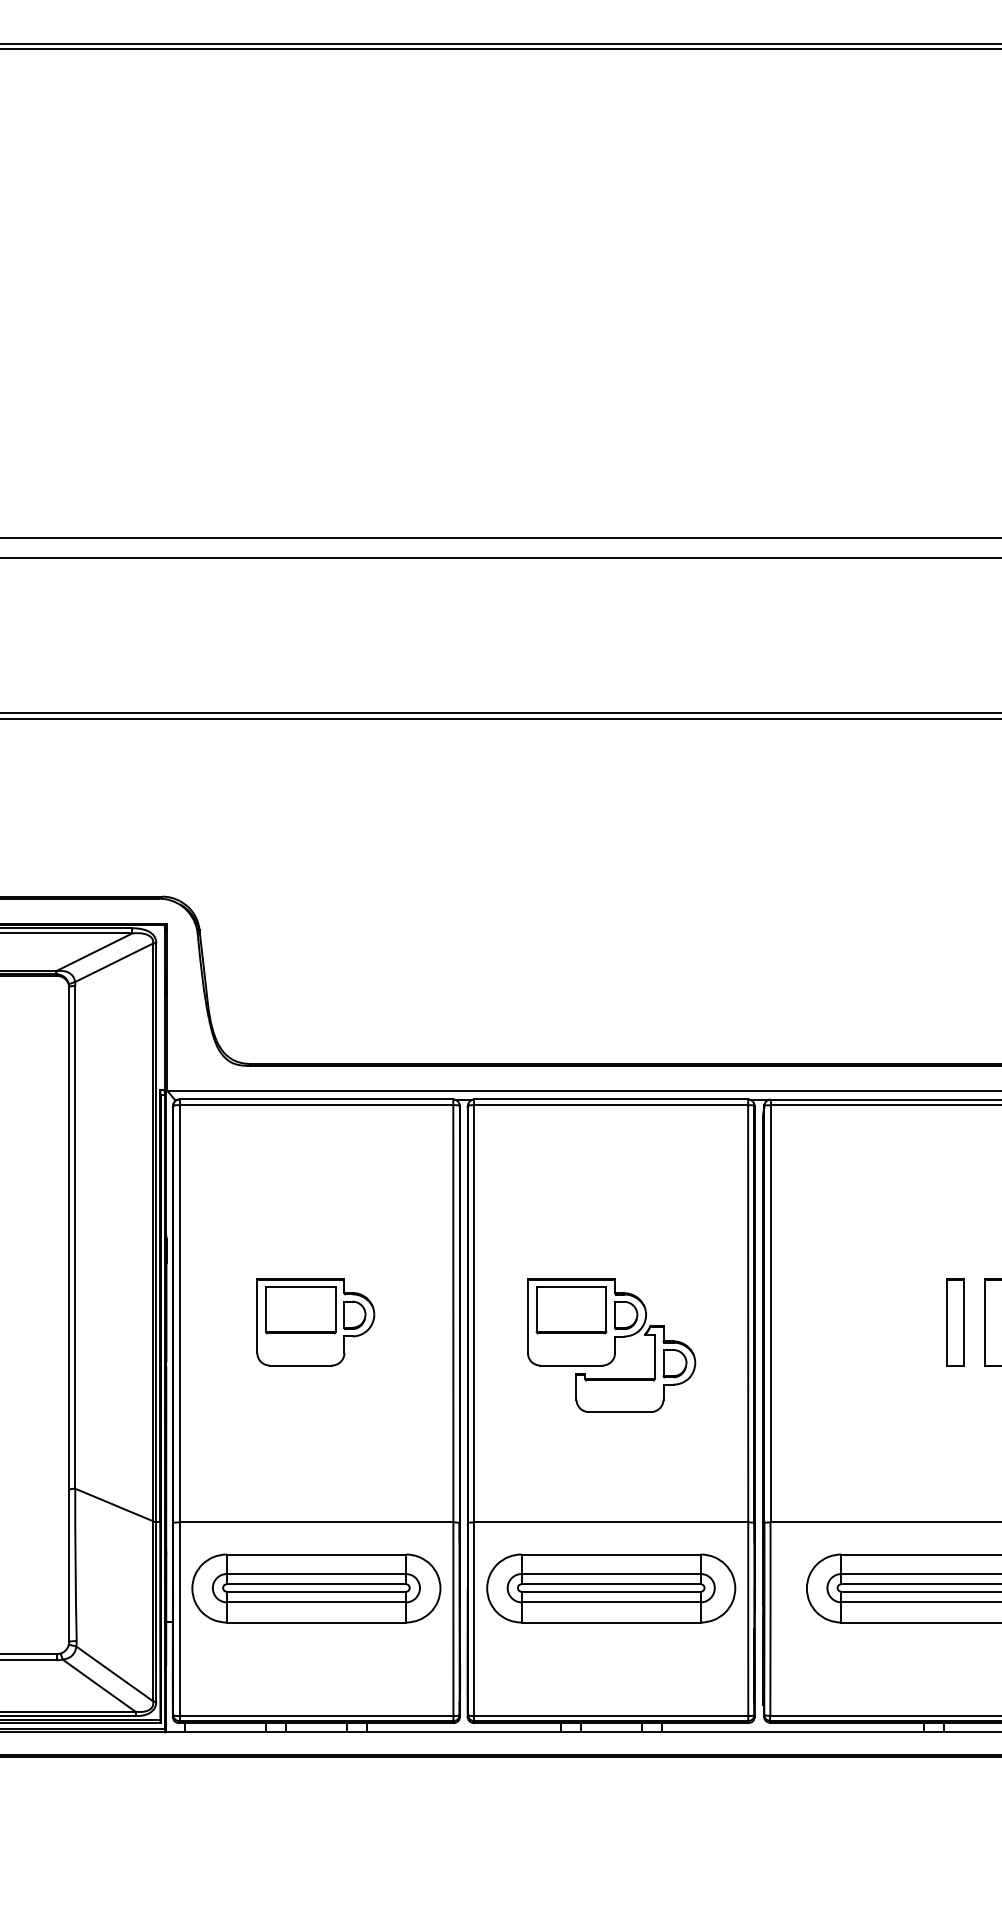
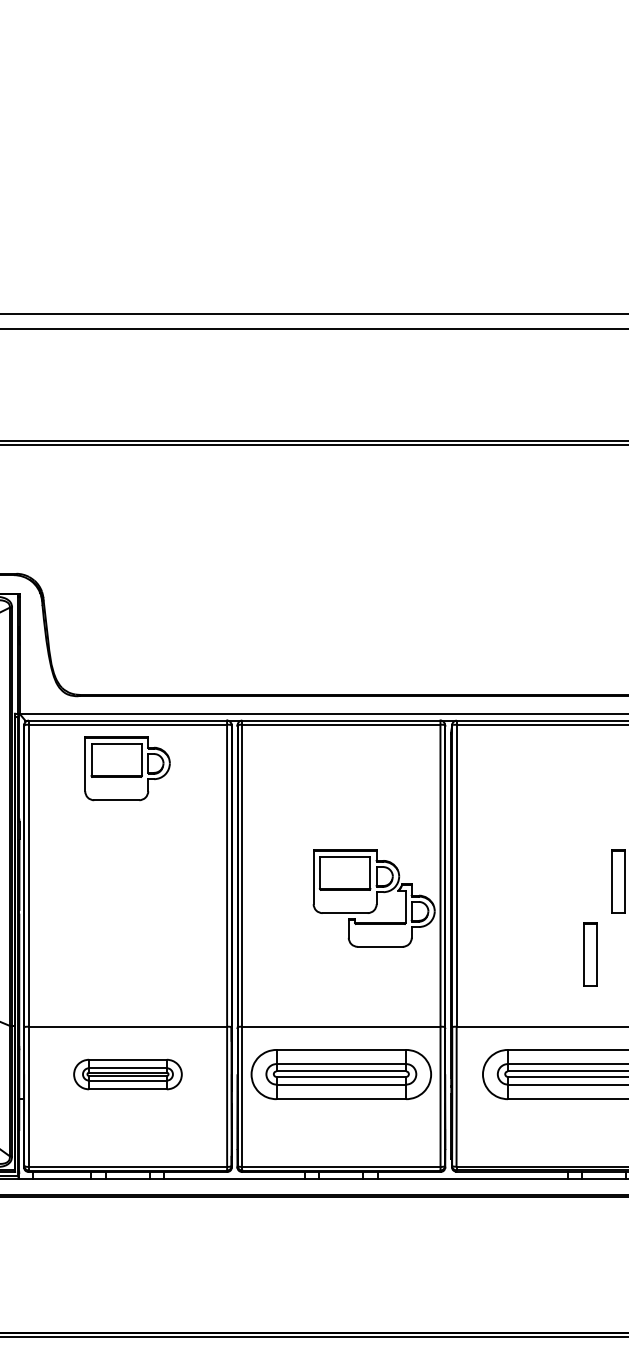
part: (315, 1322) -> (127, 769), moved
part: (955, 1322) -> (590, 954), moved
part: (611, 1345) -> (374, 898), moved
part: (316, 1588) -> (128, 1074), size x0.6

